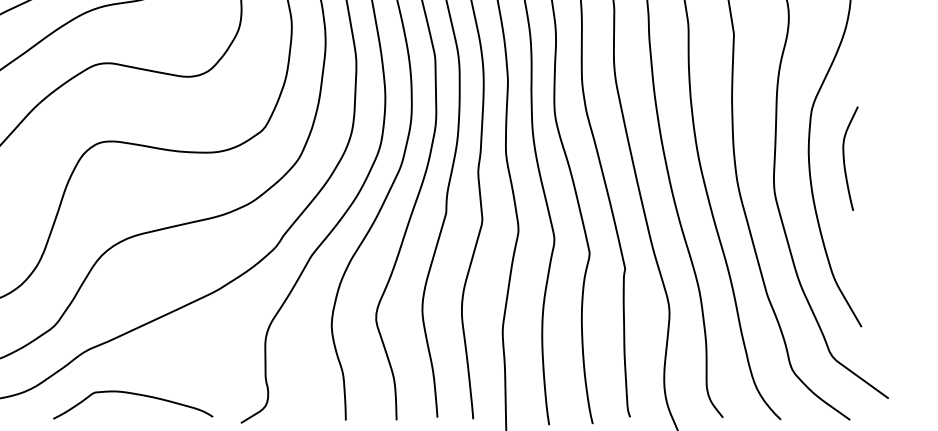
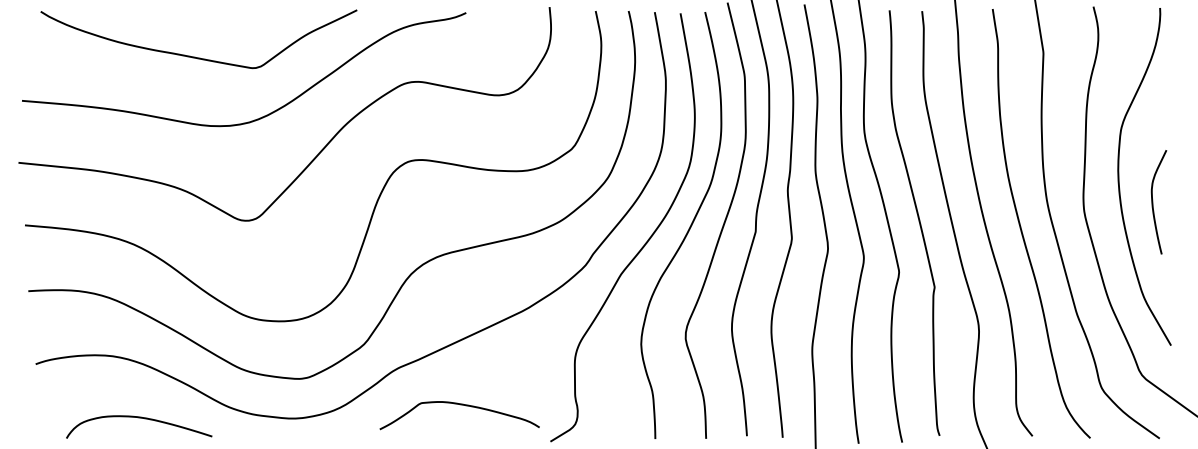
curve: (844, 158) -> (1153, 202), moved
curve: (133, 394) -> (460, 405), moved

